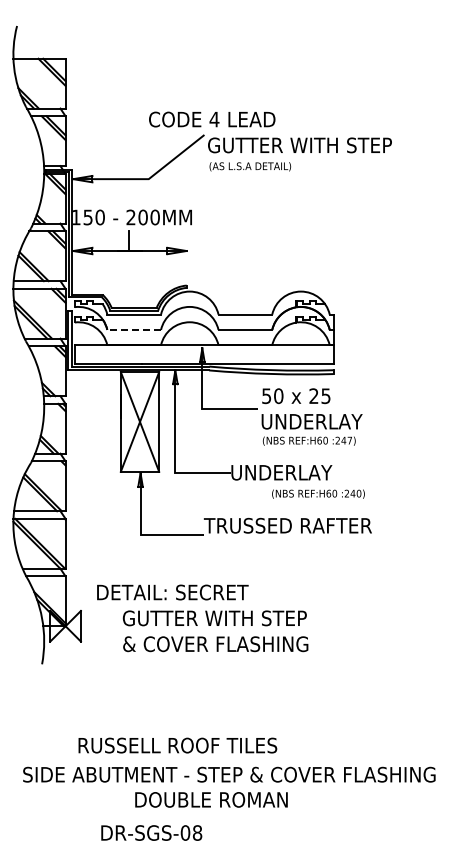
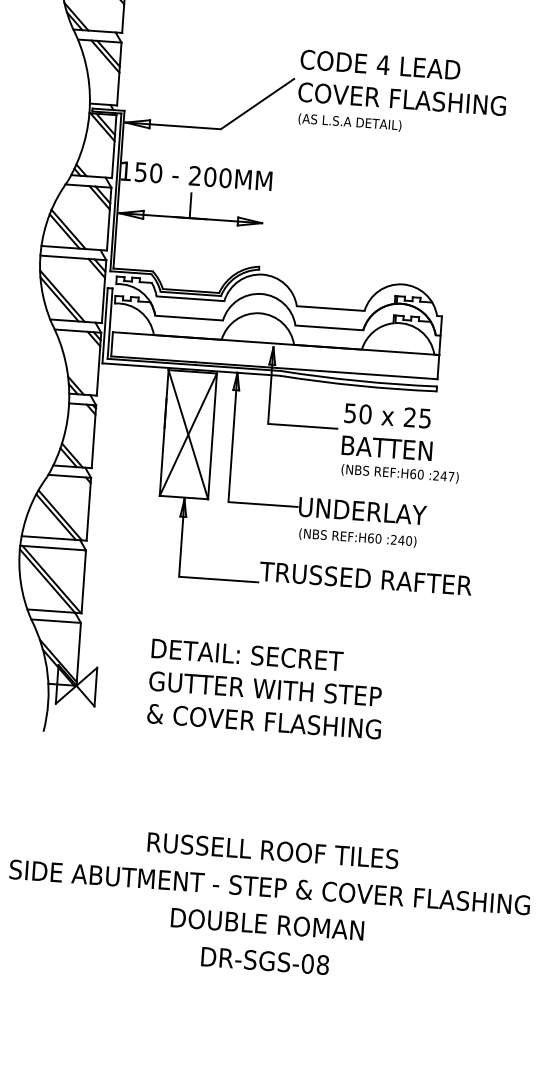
text: (212, 119) -> (380, 64), moved
text: (303, 145) -> (418, 100), GUTTER WITH STEP -> COVER FLASHING
line: (134, 329) -> (189, 317), dashed -> solid
text: (311, 421) -> (404, 449), UNDERLAY -> BATTEN
text: (318, 493) -> (357, 537), moved
text: (172, 592) -> (247, 654), moved
text: (177, 745) -> (272, 850), moved
text: (211, 799) -> (267, 923), moved
text: (151, 832) -> (265, 960), moved

